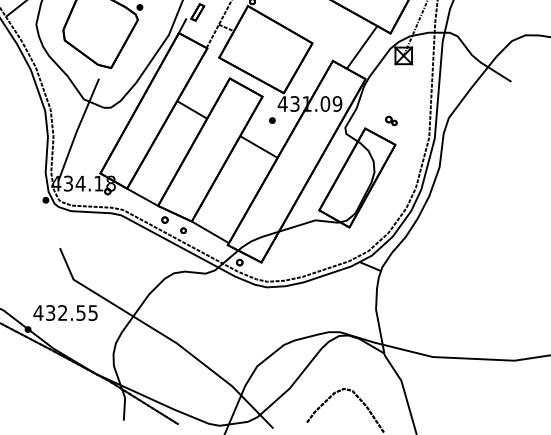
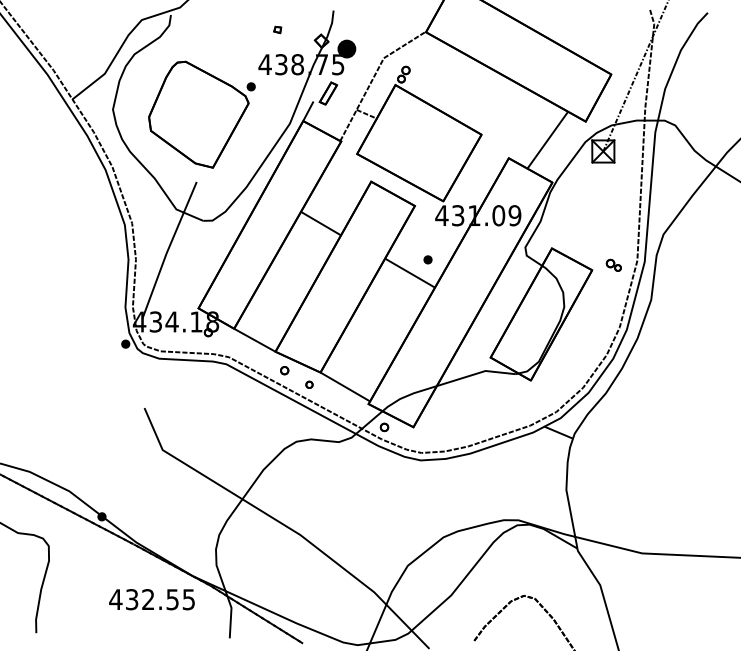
part: (271, 120) -> (427, 259), moved
part: (391, 120) -> (613, 264), moved
text: (65, 312) -> (151, 599), moved

